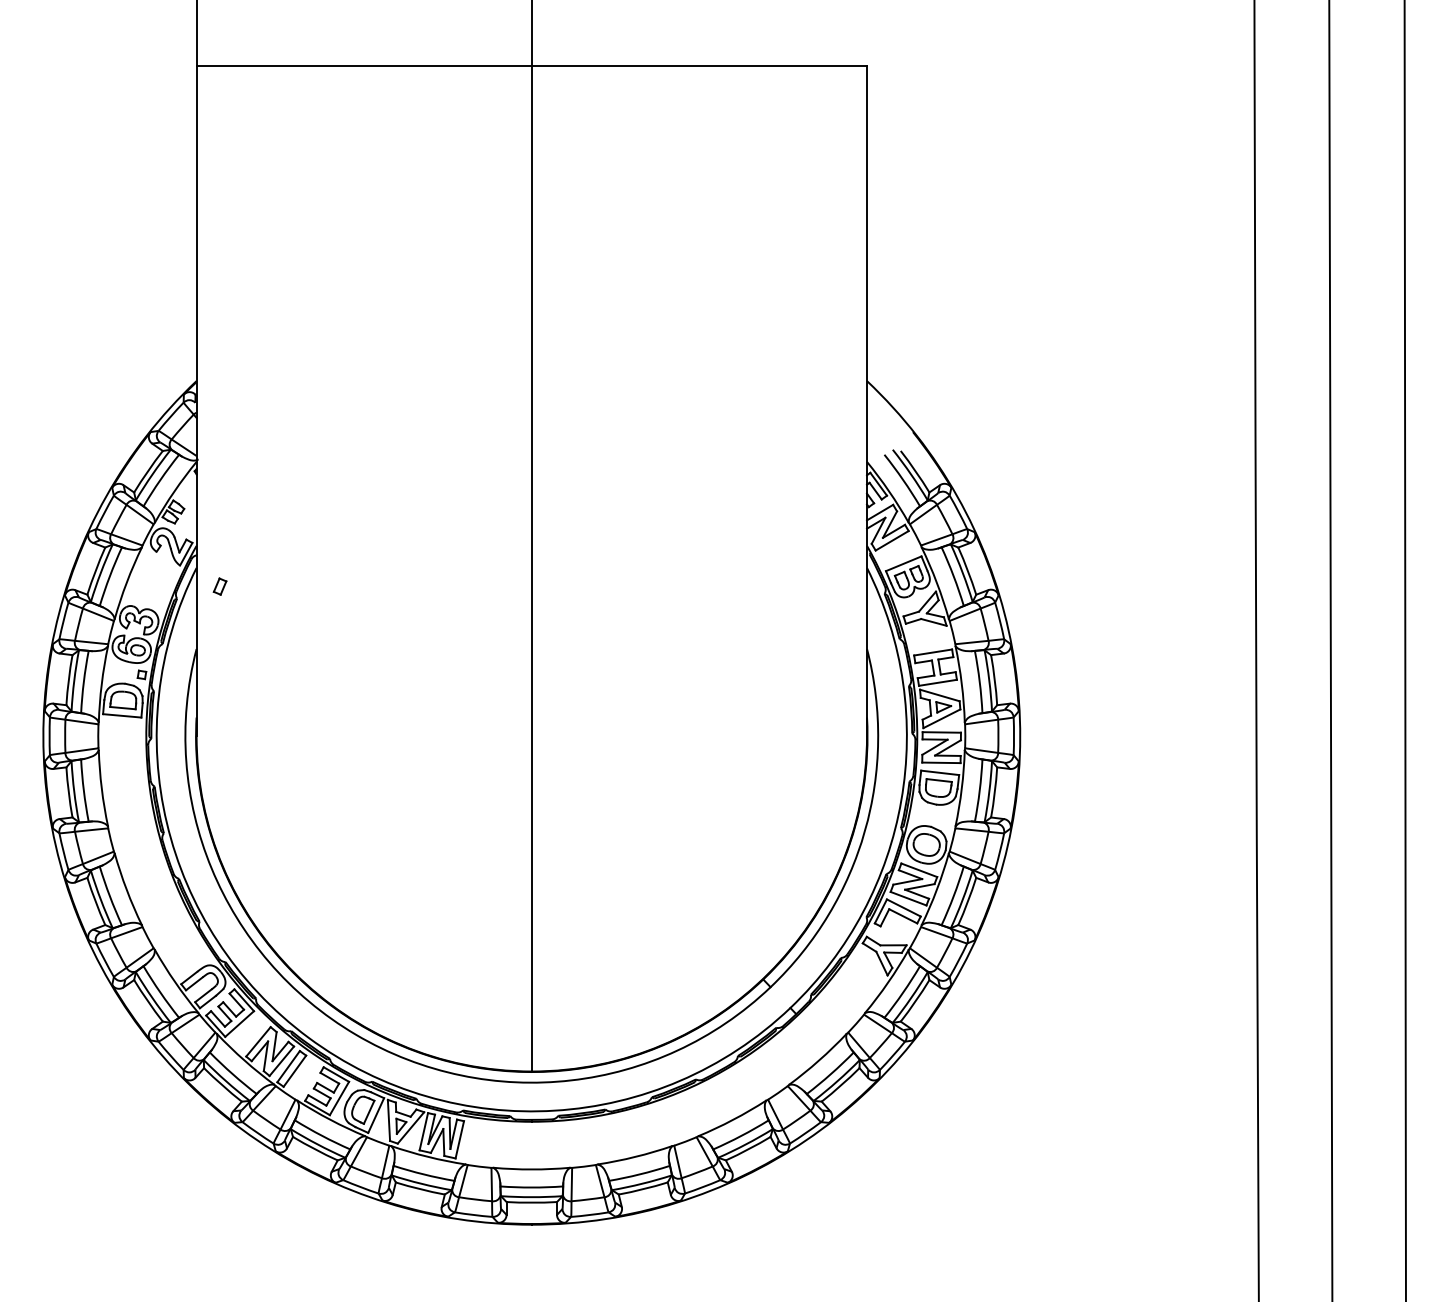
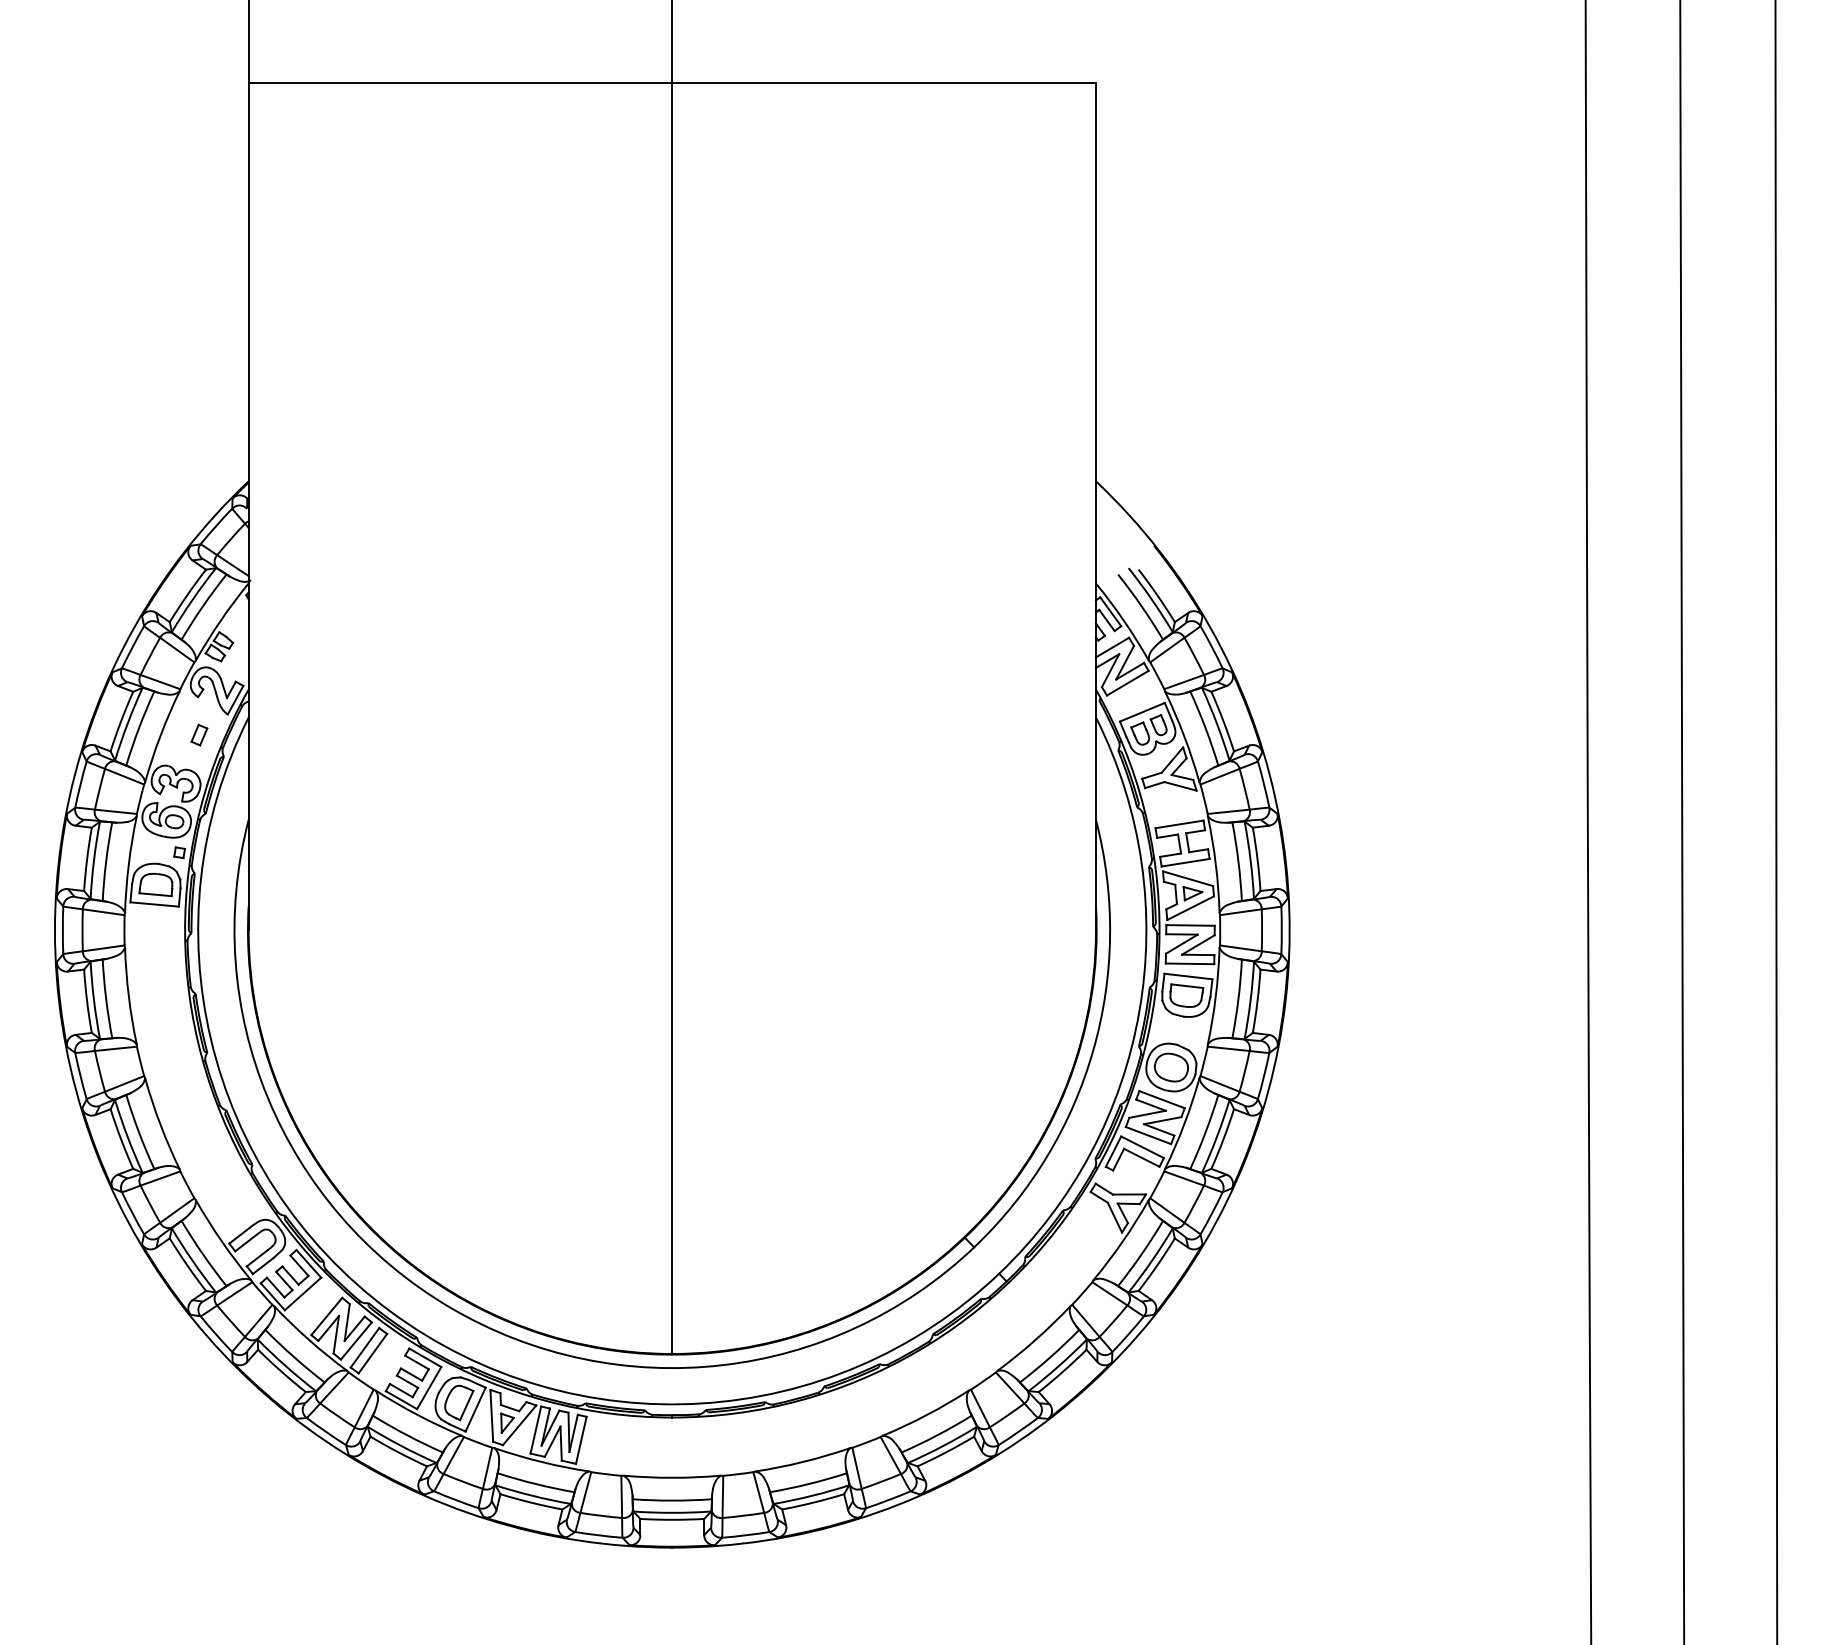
part: (220, 586) -> (199, 734), moved

